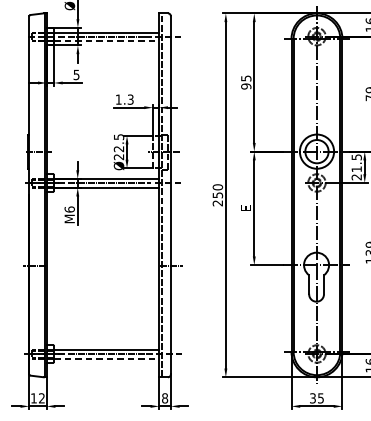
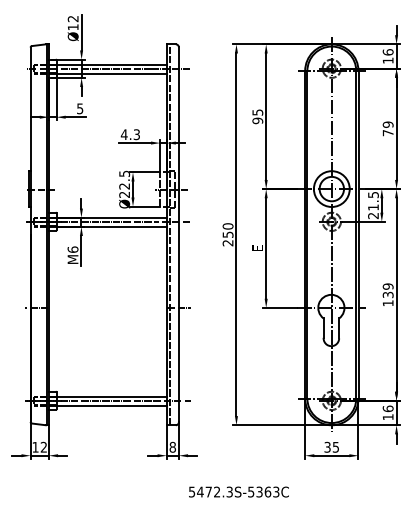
line: (107, 41) -> (112, 73), dashed -> solid
text: (117, 99) -> (123, 134), 1.3 -> 4.3
line: (107, 358) -> (112, 405), dashed -> solid

